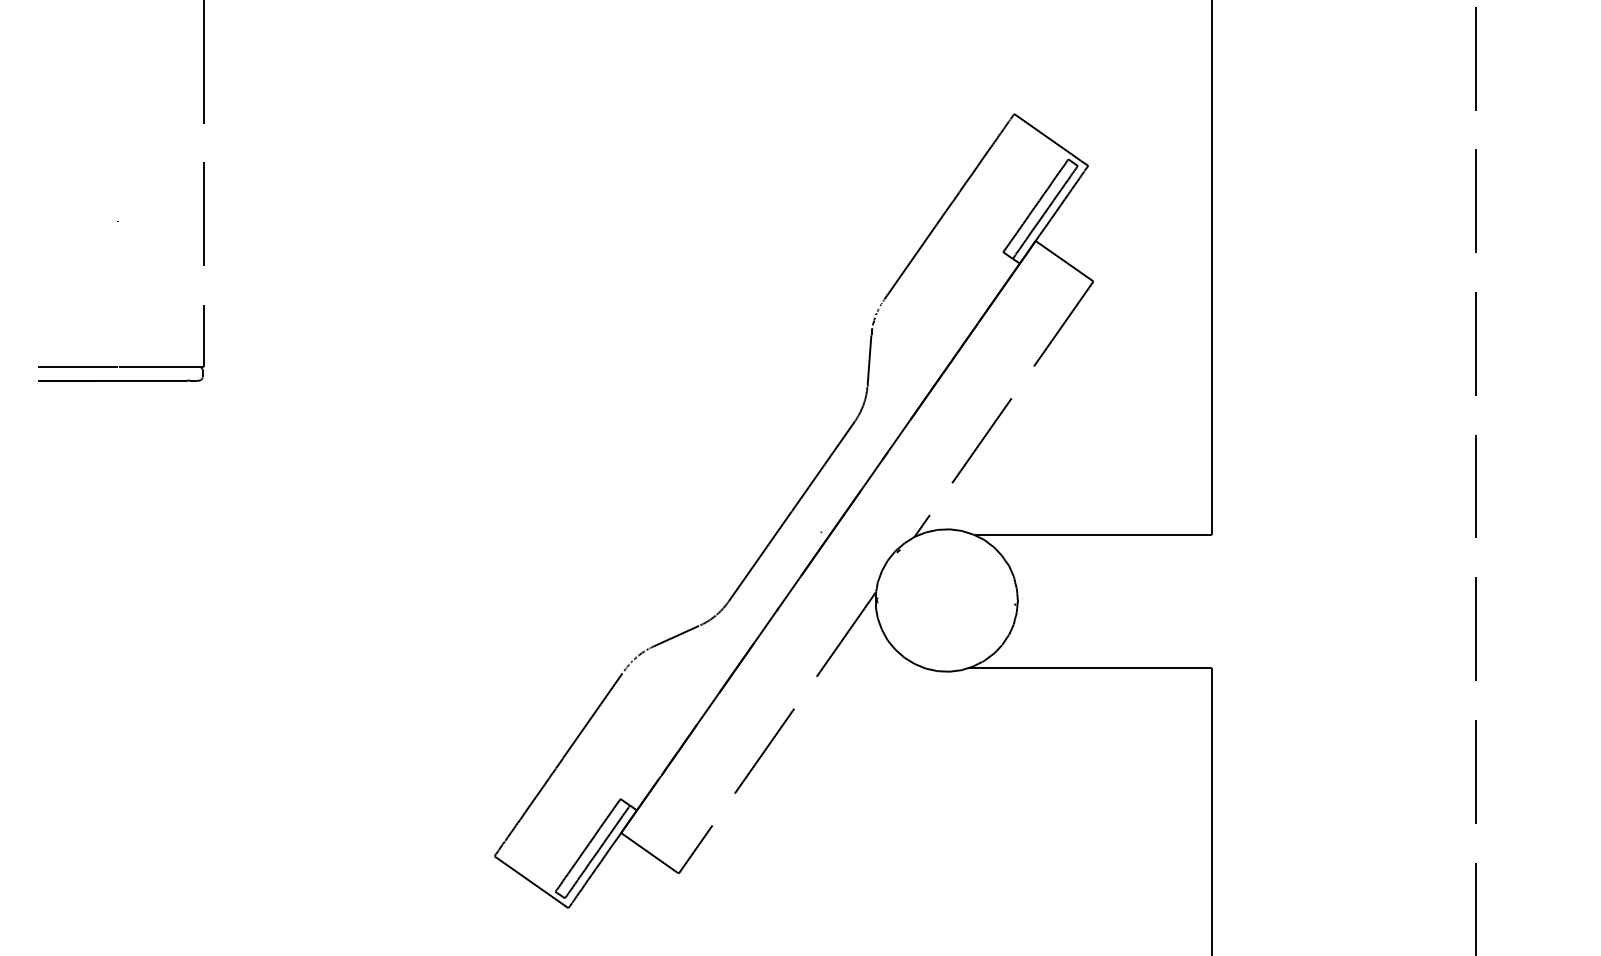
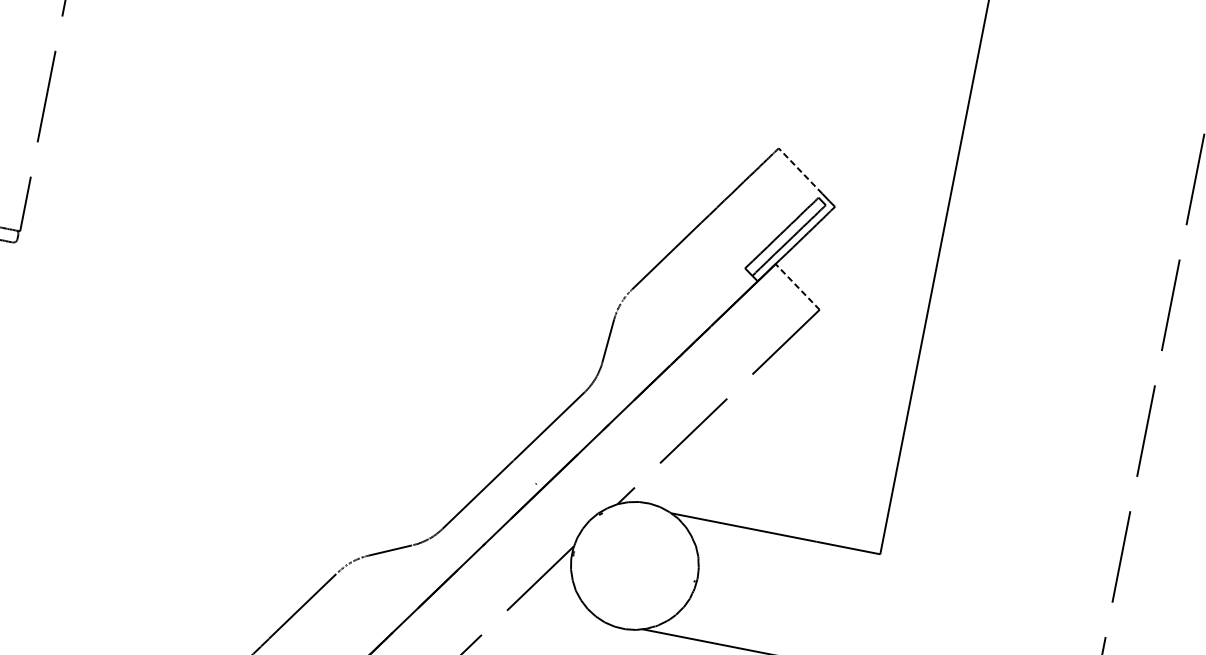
line: (1042, 134) -> (800, 171), solid -> dashed
line: (1064, 260) -> (797, 286), solid -> dashed

